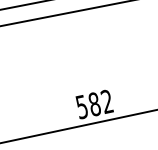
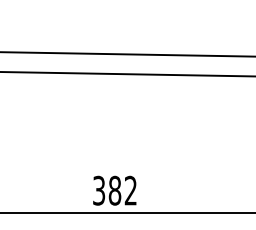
text: (82, 105) -> (99, 189), 582 -> 382

